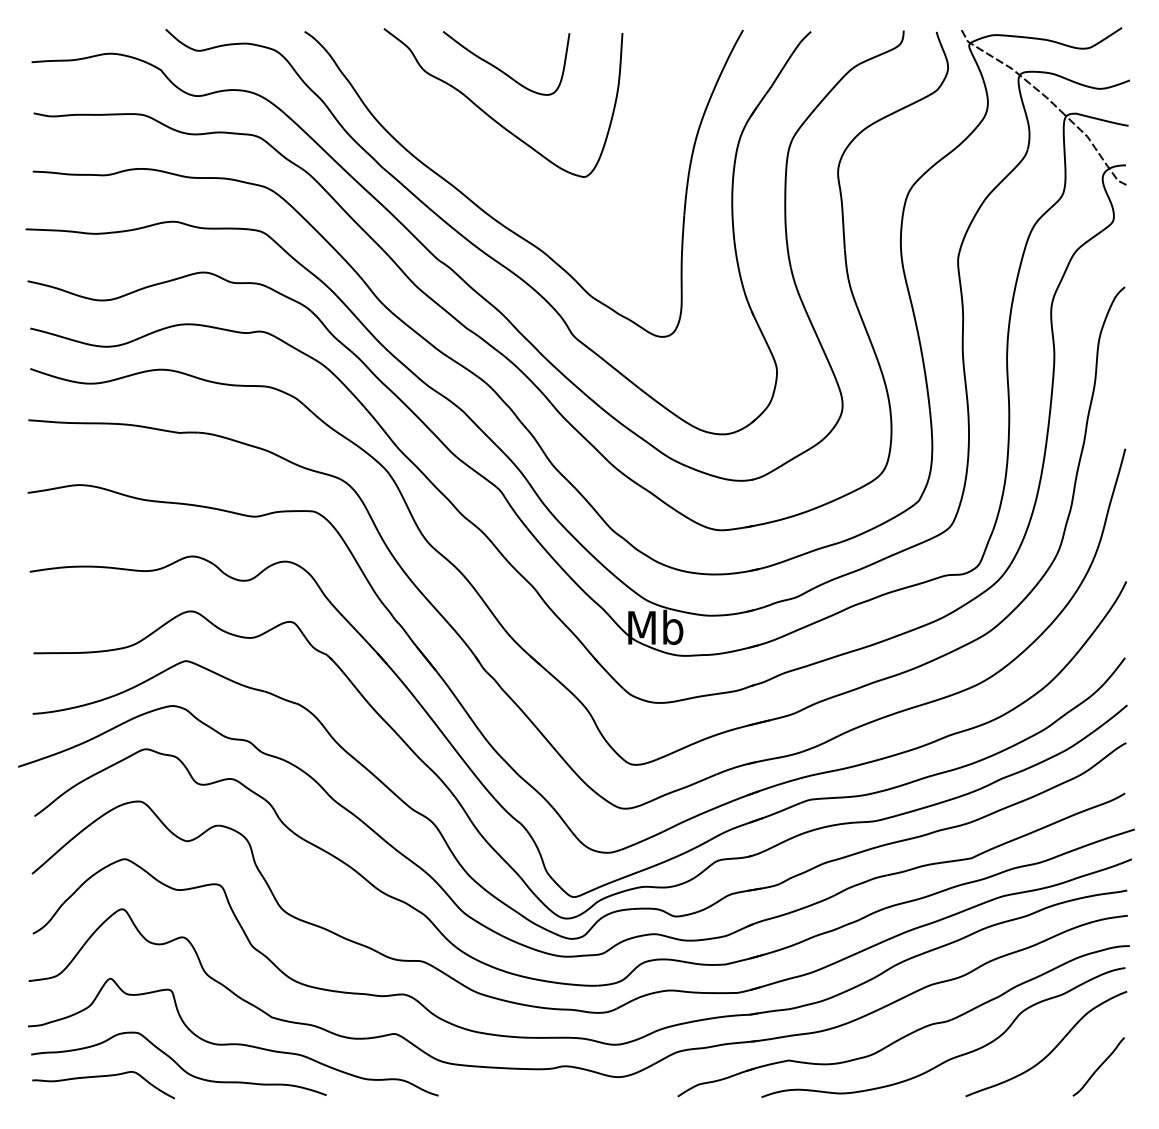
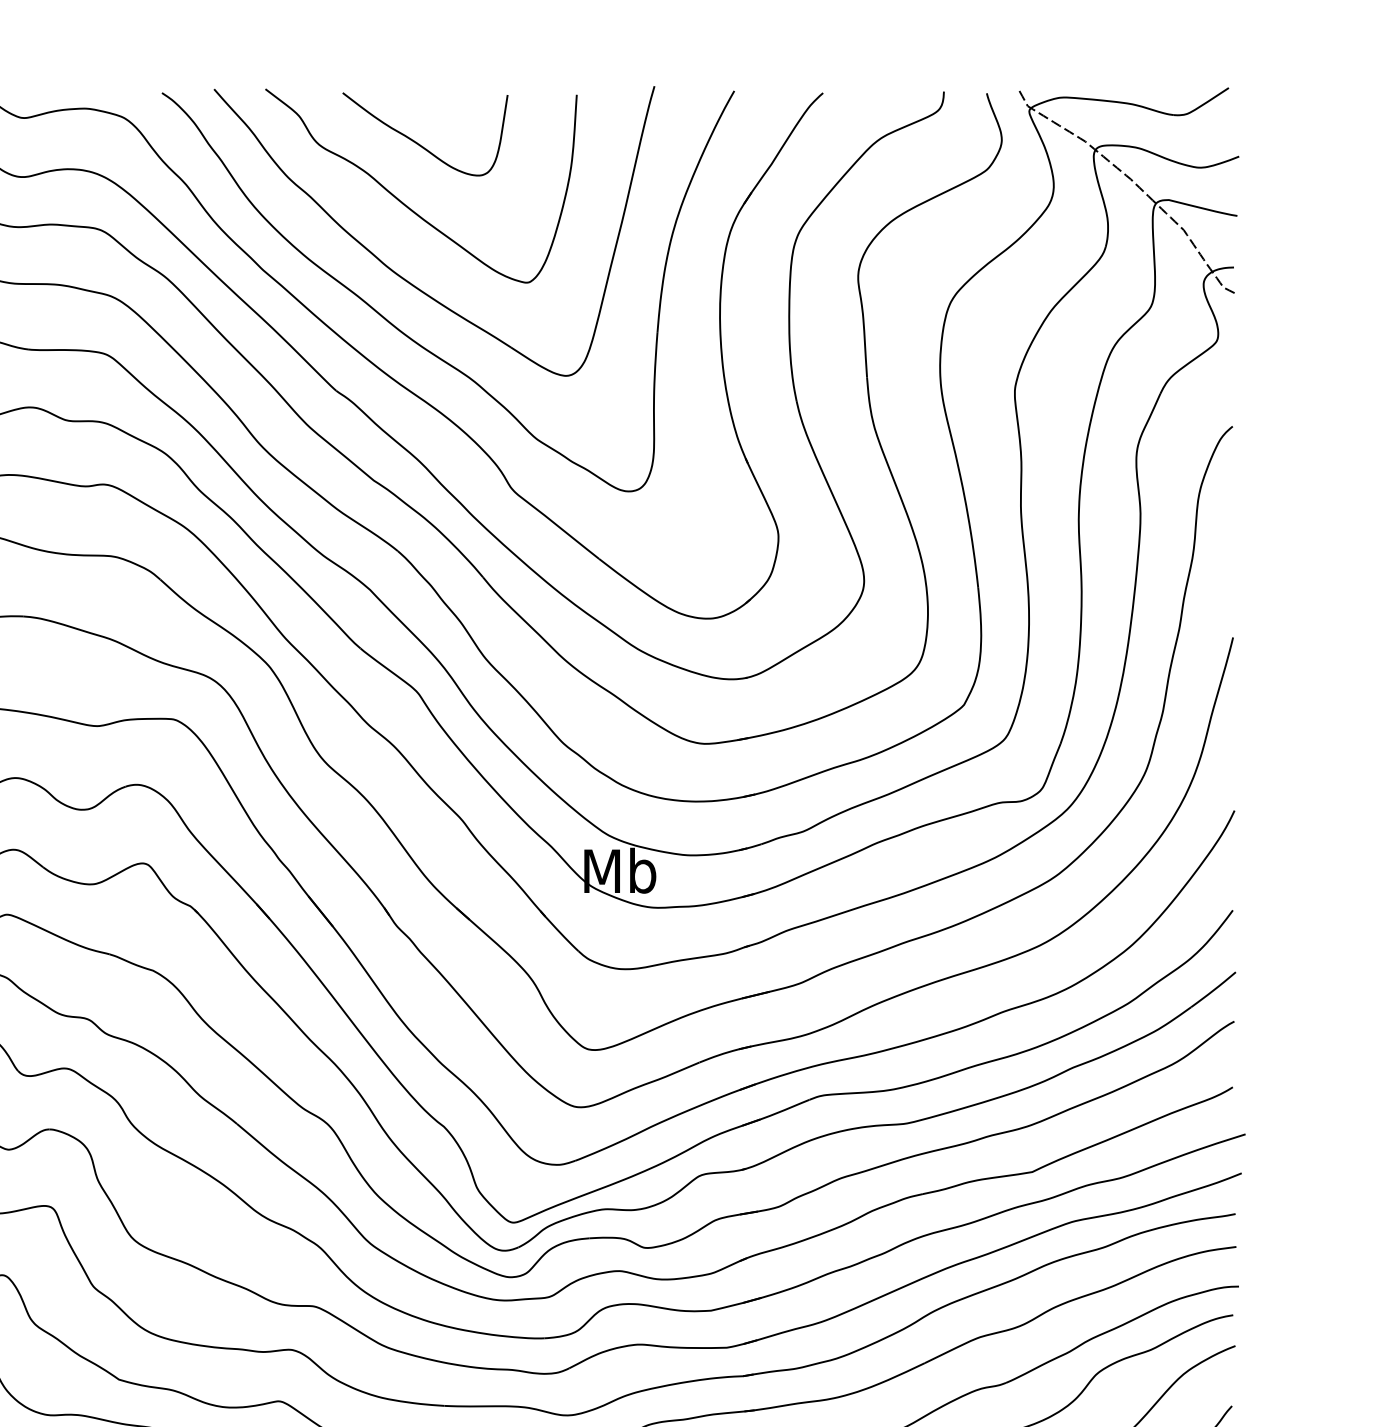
part: (489, 172) -> (403, 276), added

